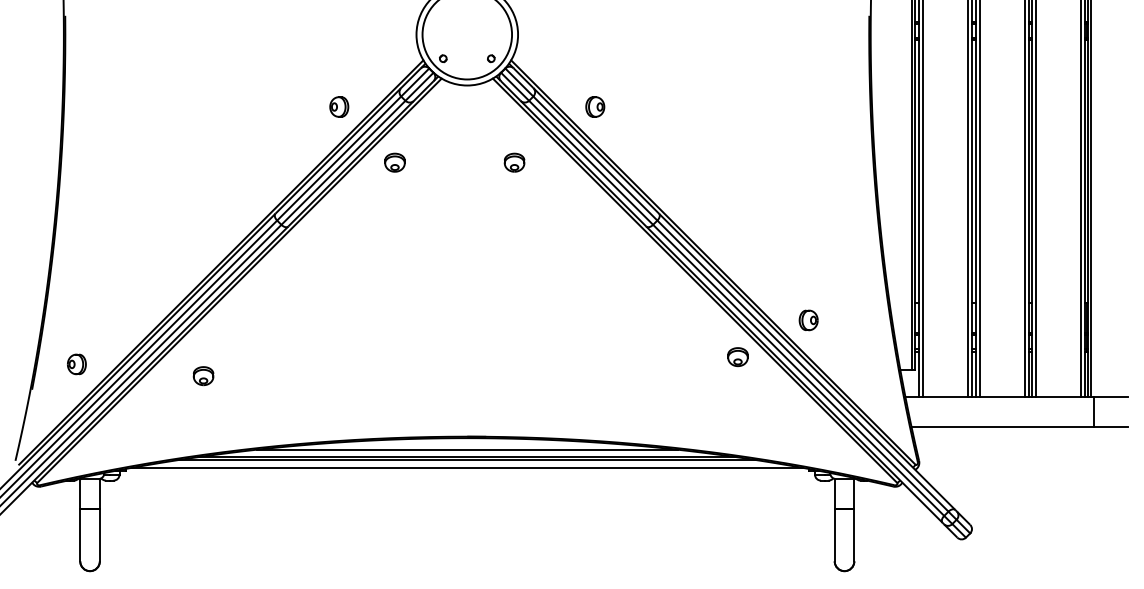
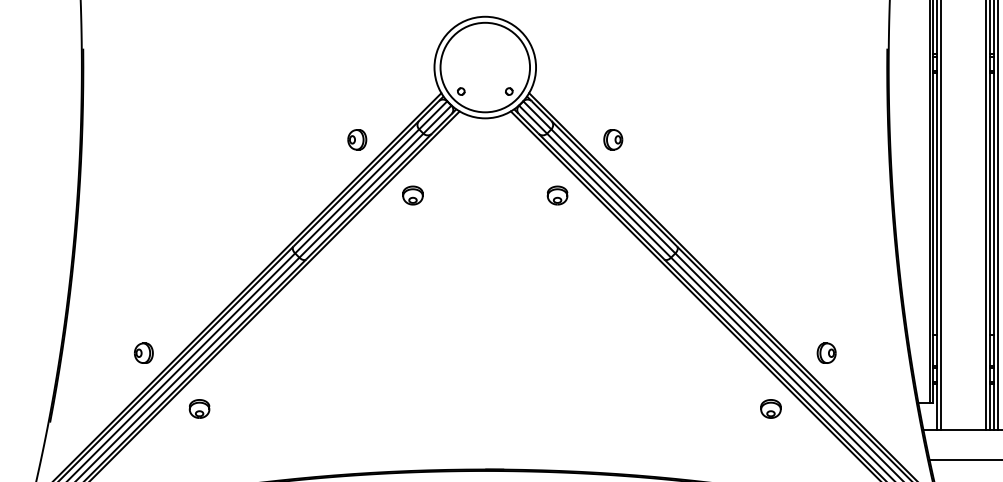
part: (514, 162) -> (557, 195), moved
part: (737, 357) -> (770, 409), moved
part: (76, 364) -> (143, 353), moved
part: (203, 376) -> (199, 409), moved

